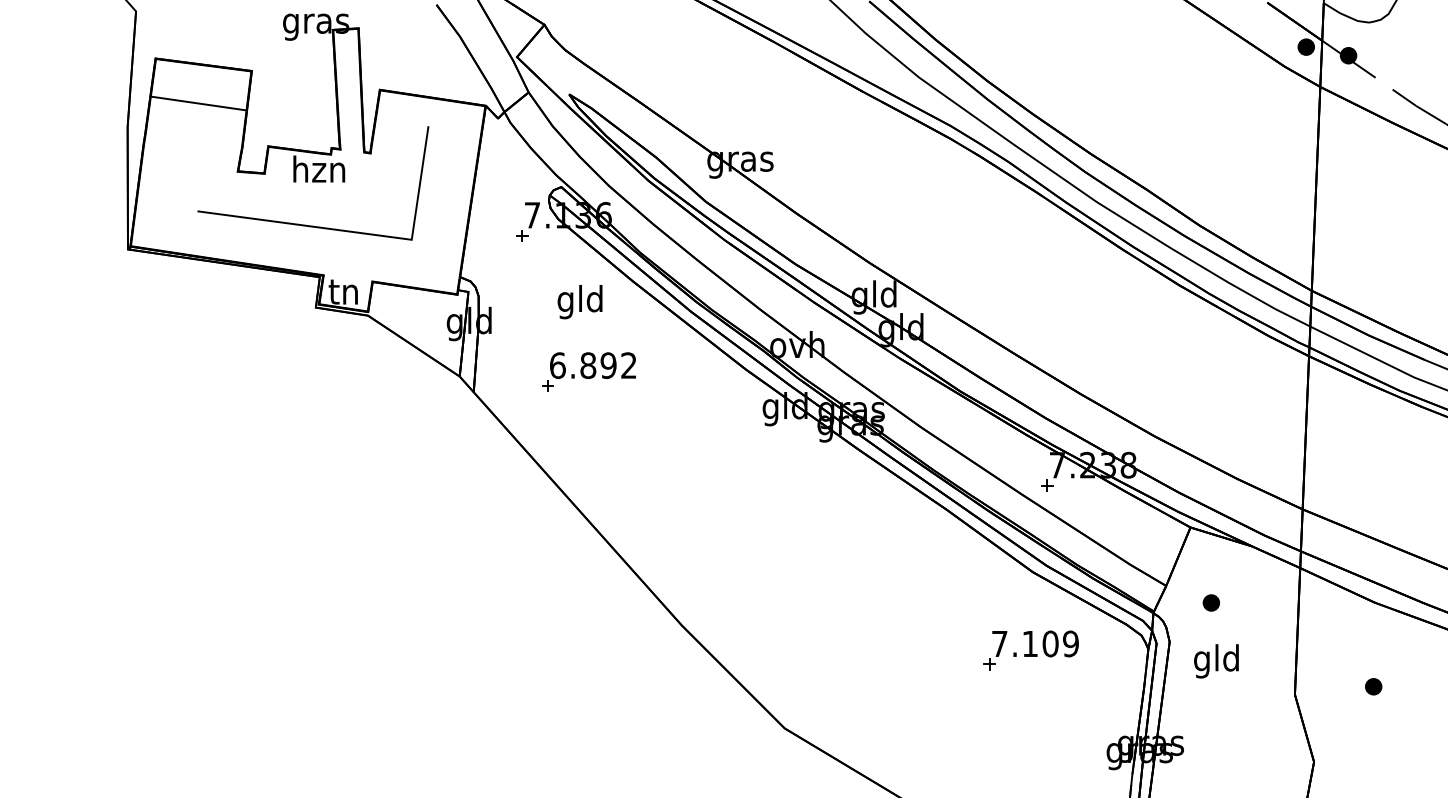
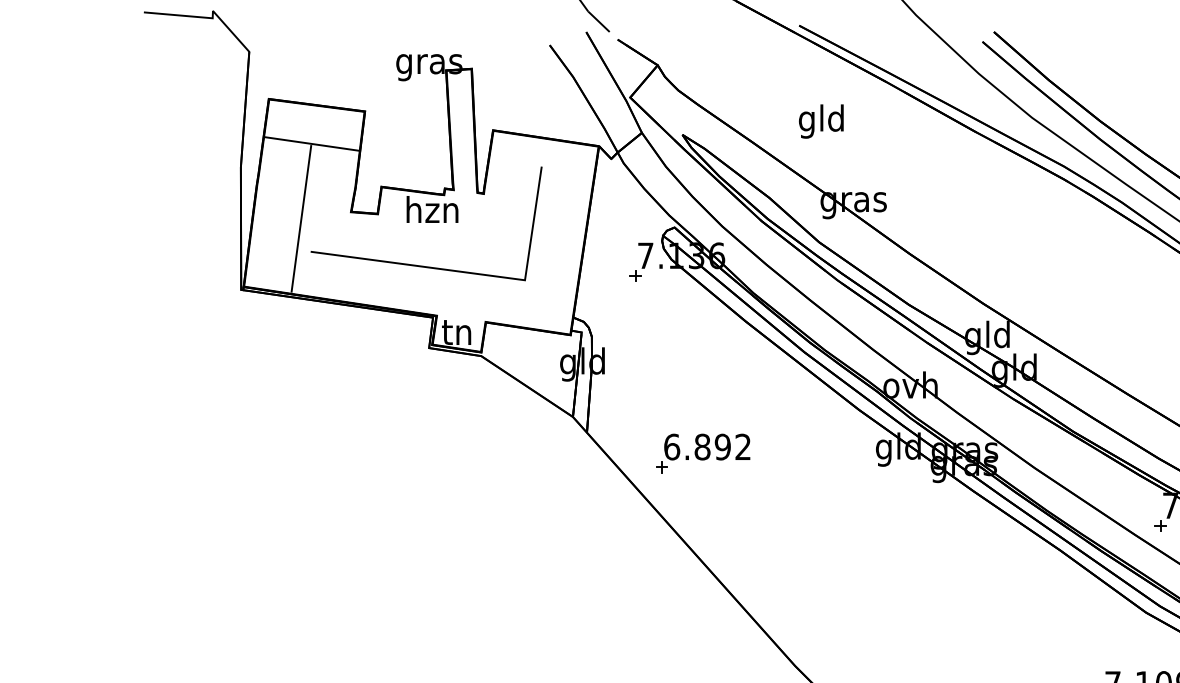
line: (187, 178) -> (300, 218), added
text: (579, 302) -> (820, 121), moved
part: (588, 371) -> (702, 452), moved

